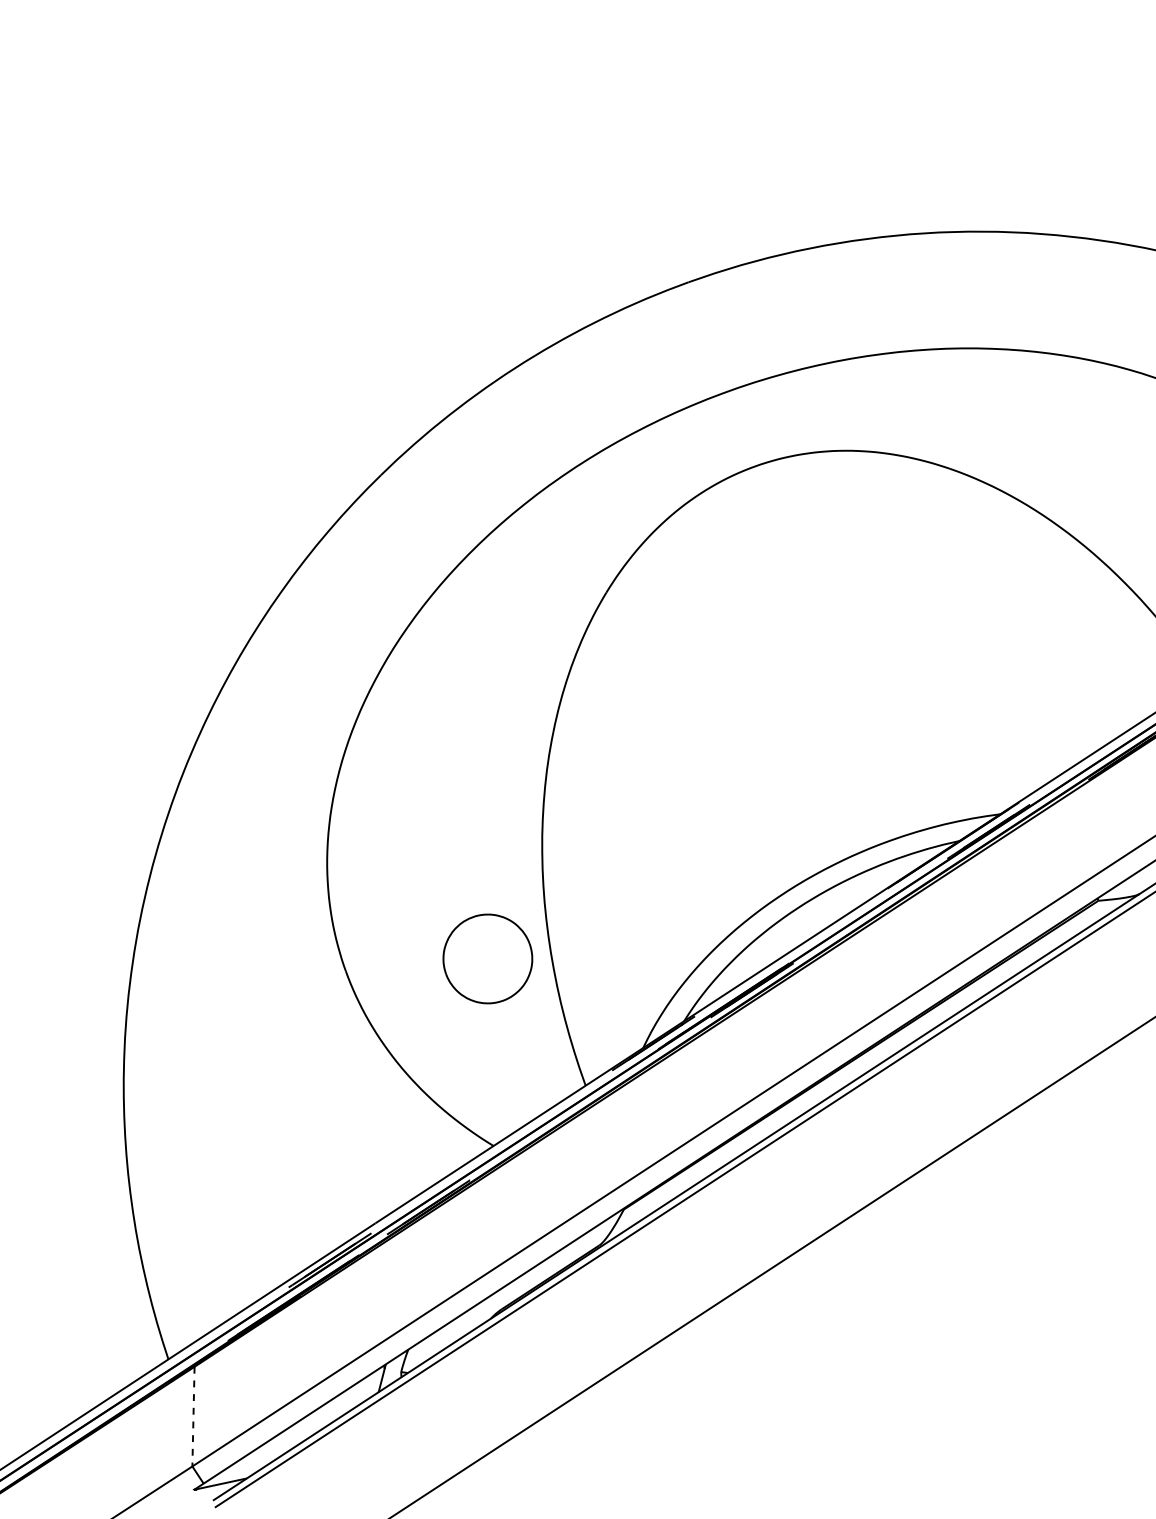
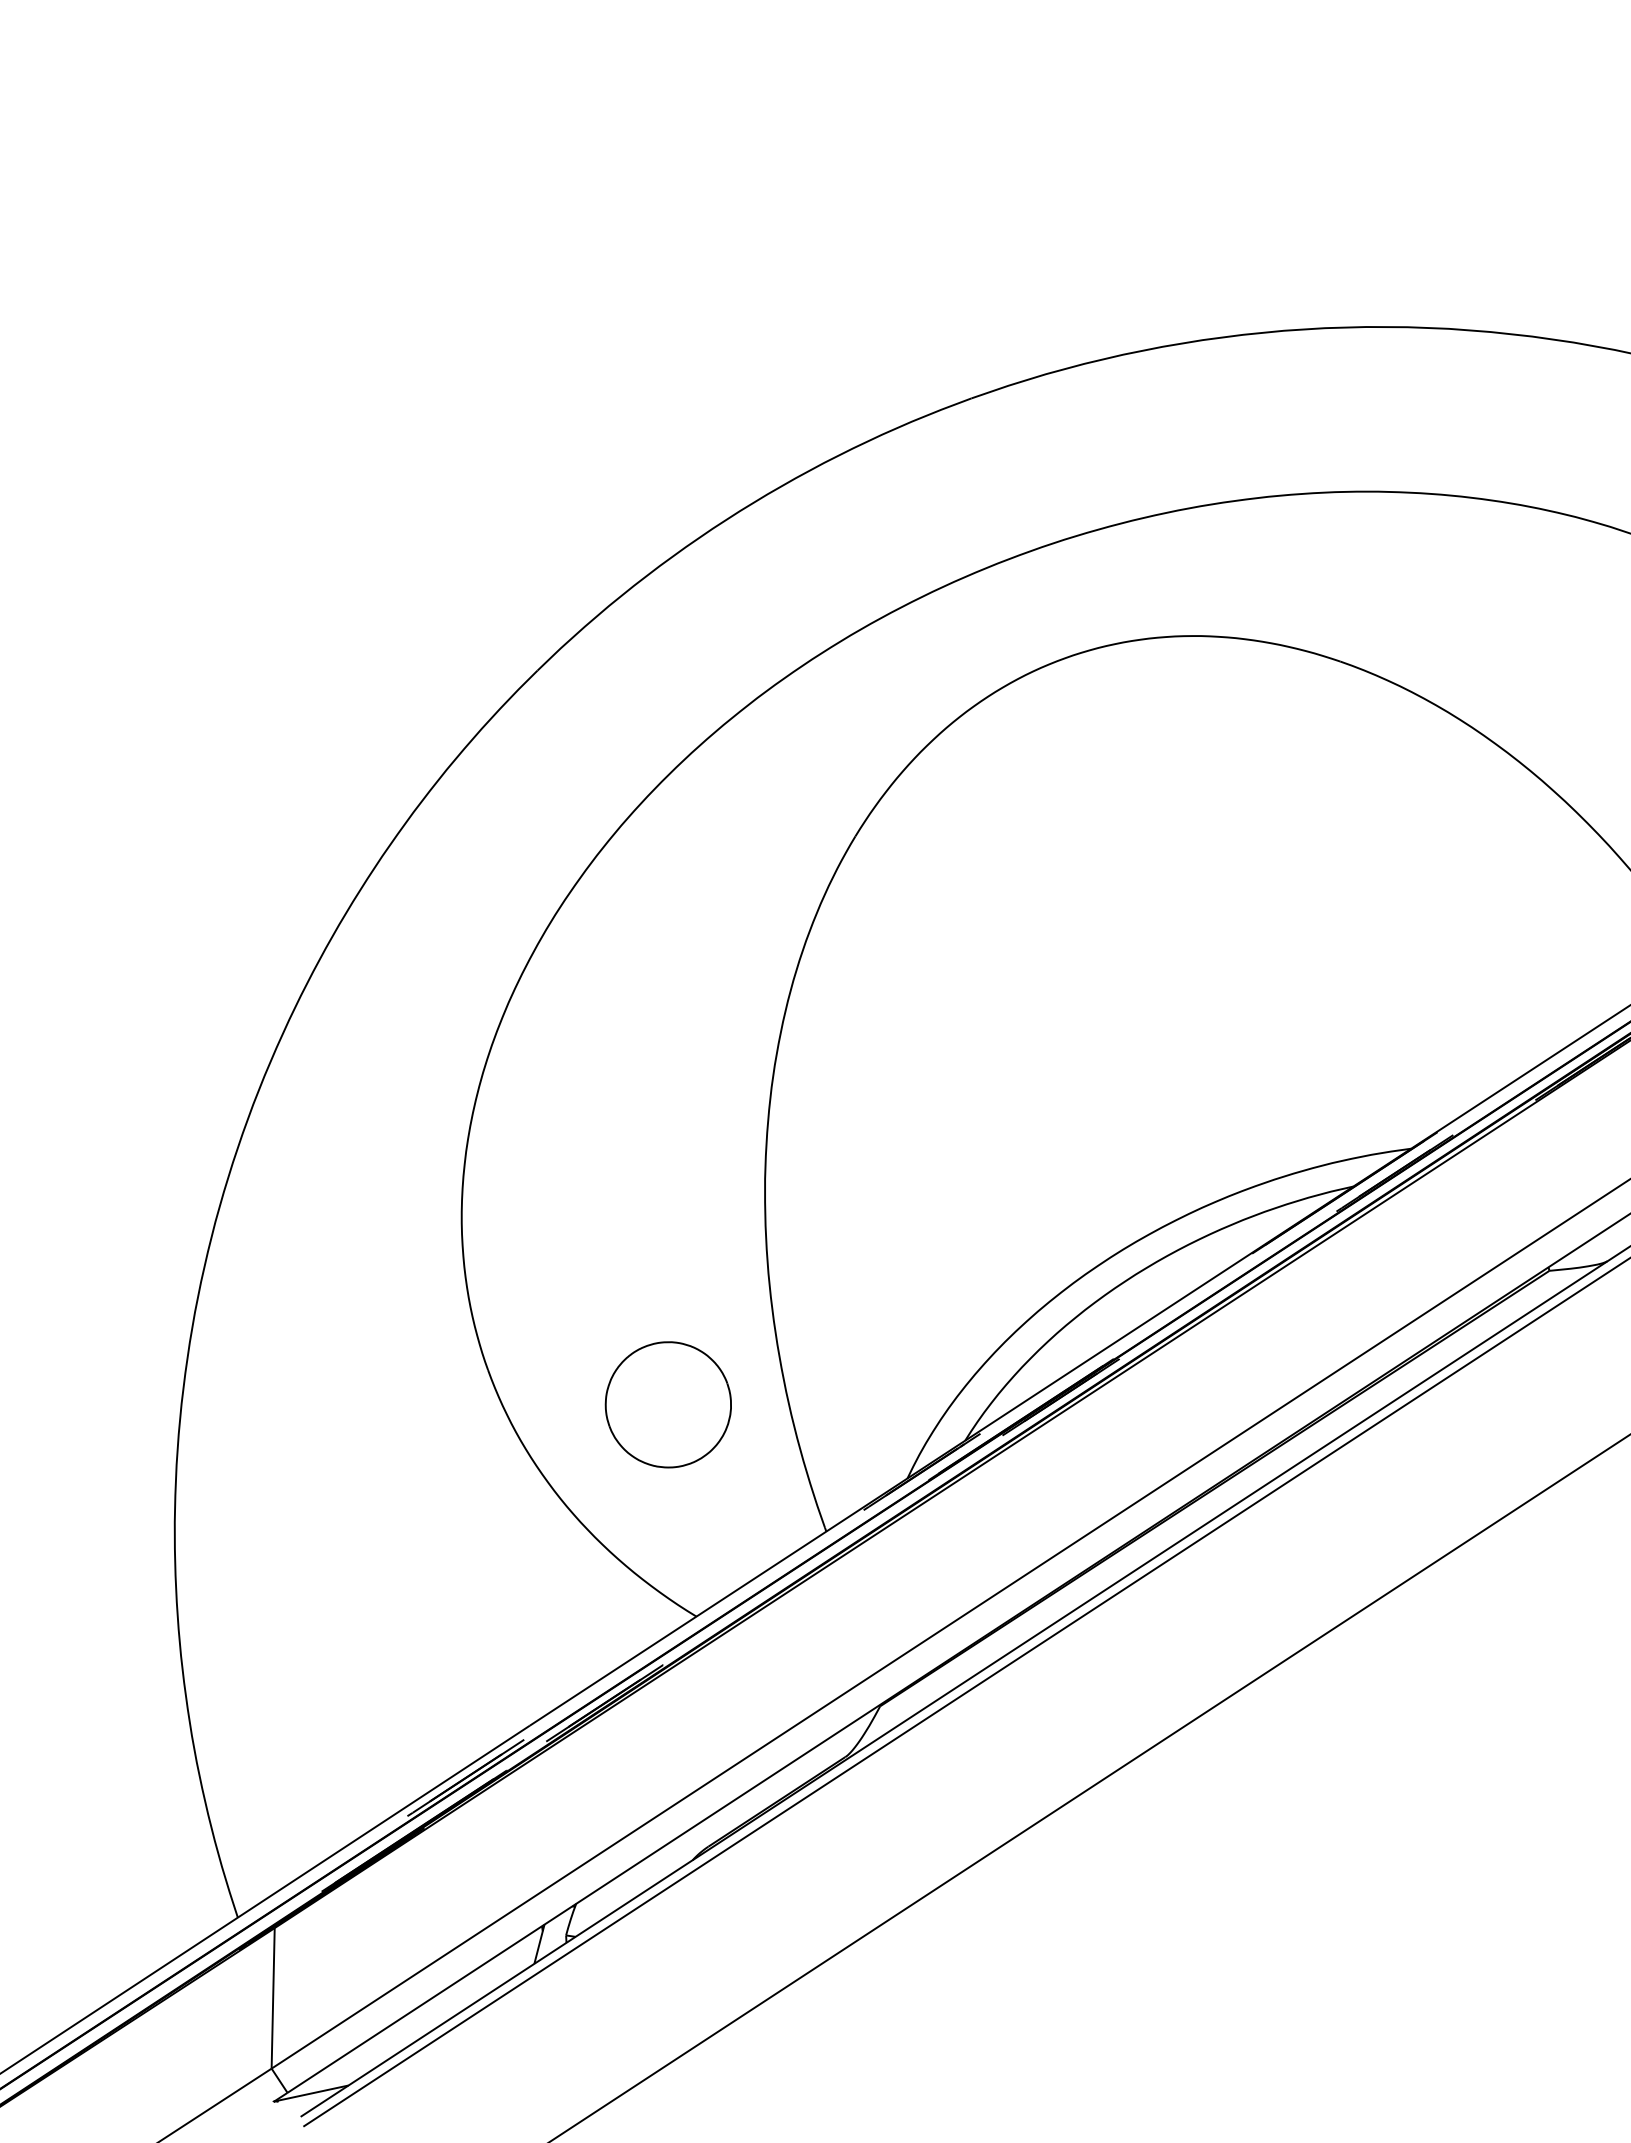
part: (487, 958) -> (667, 1404), moved
line: (193, 1416) -> (273, 1998), dashed -> solid

